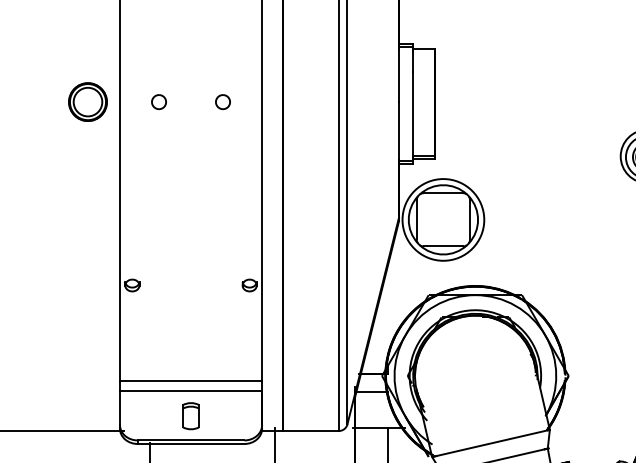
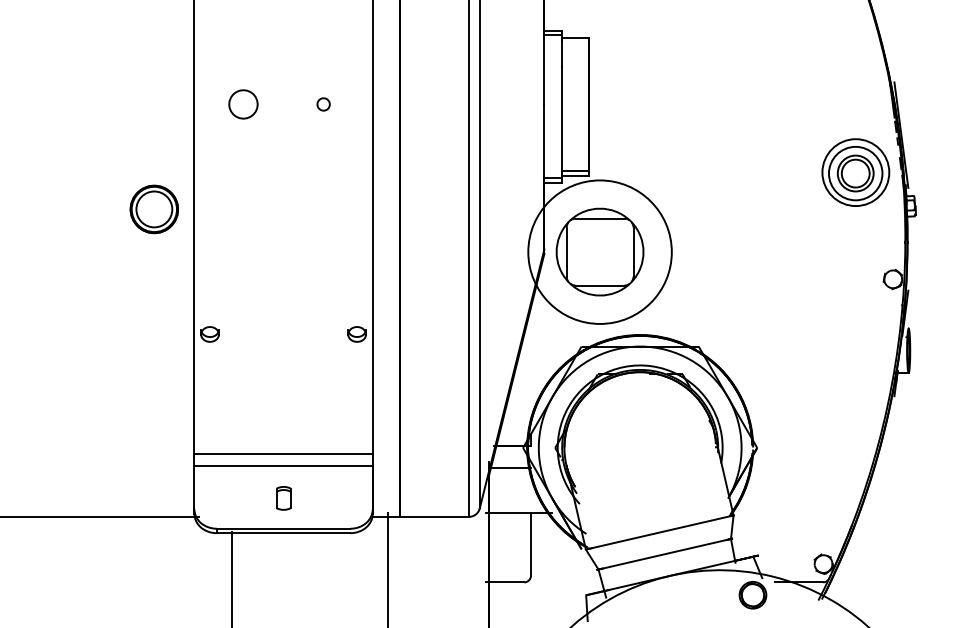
part: (87, 102) -> (153, 209), moved
part: (159, 102) -> (243, 104), size x1.6
part: (222, 102) -> (323, 104), size x0.7
circle: (442, 219) -> (599, 251), size x1.4
part: (190, 416) -> (283, 498), size x0.7

